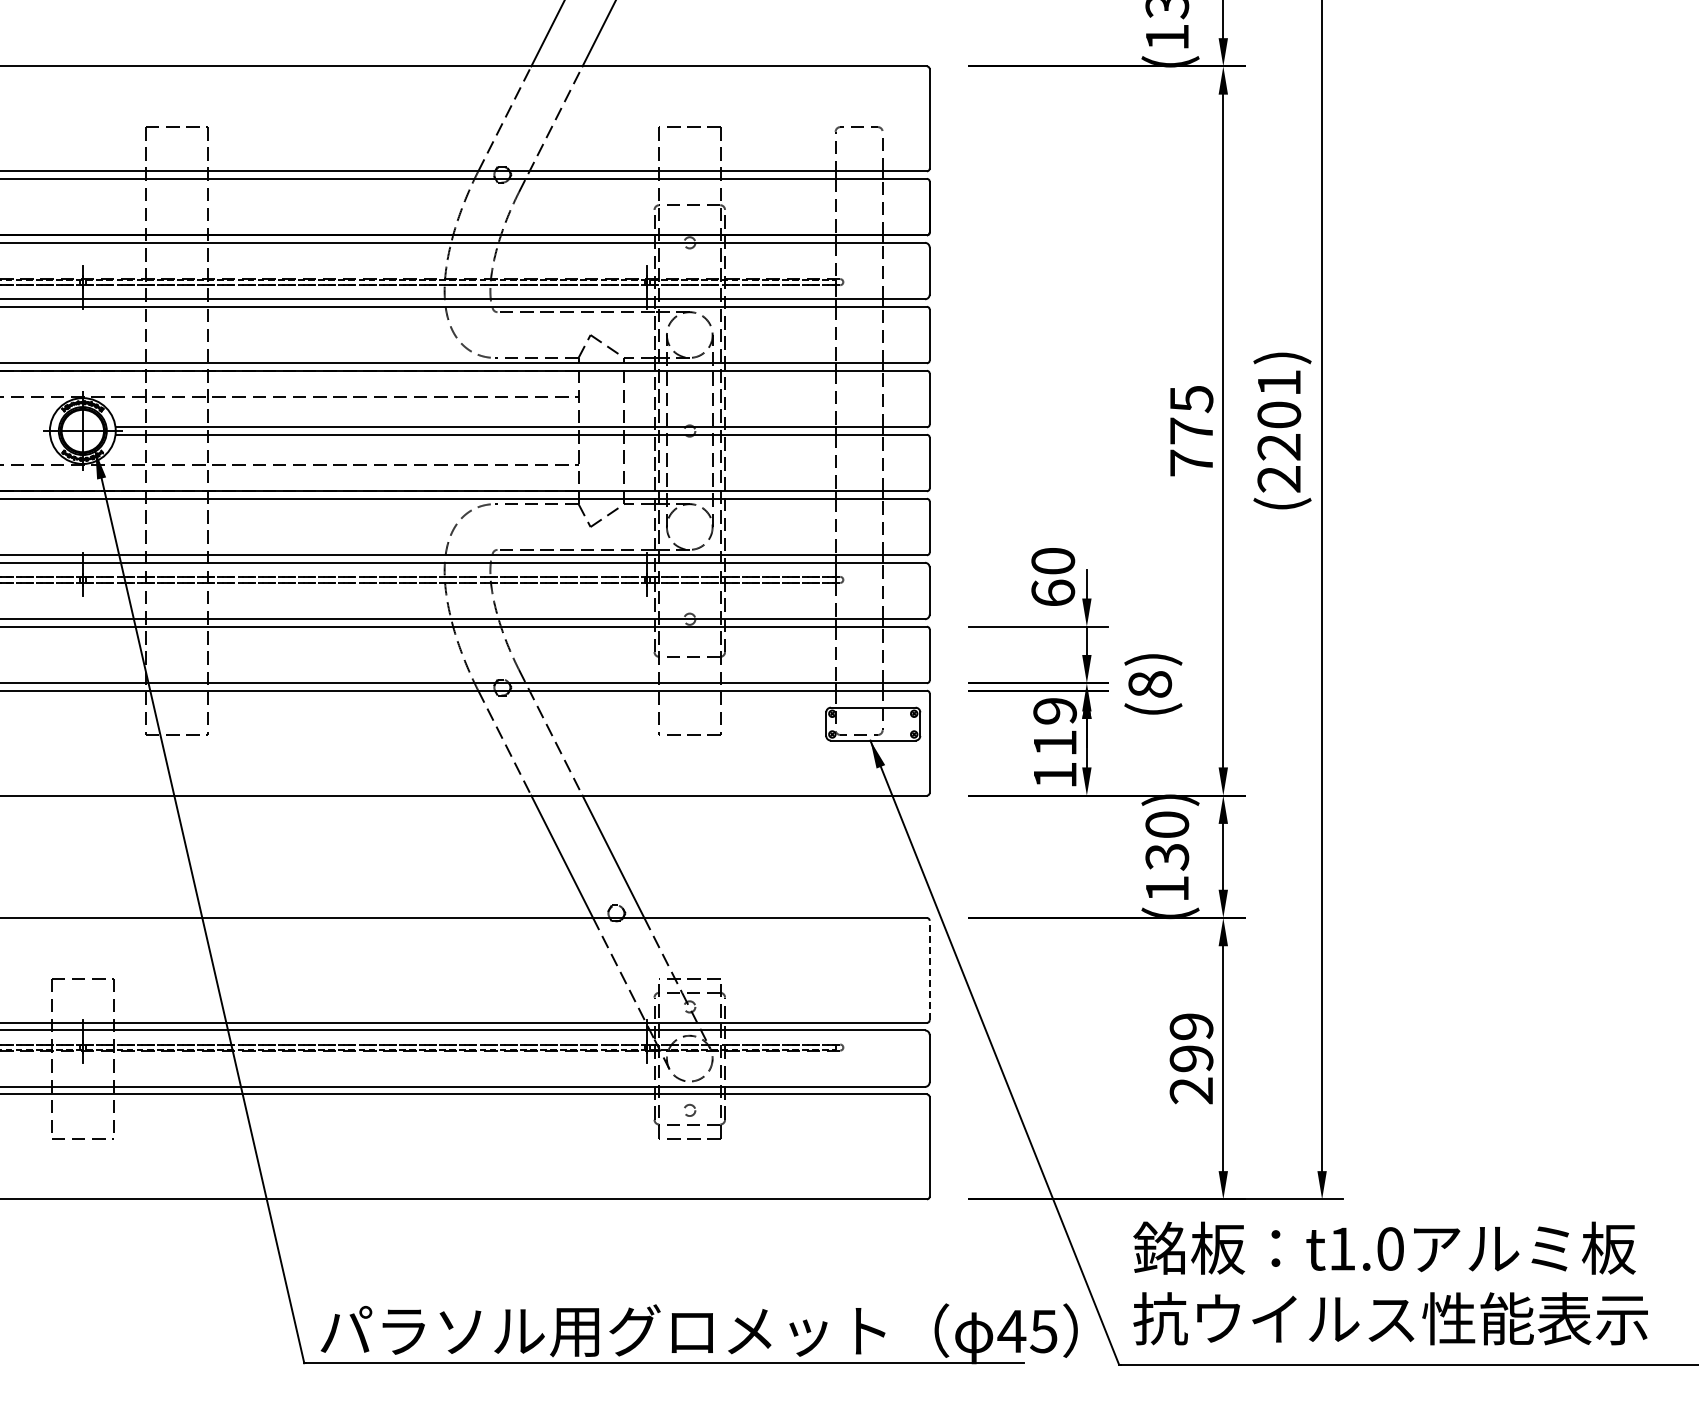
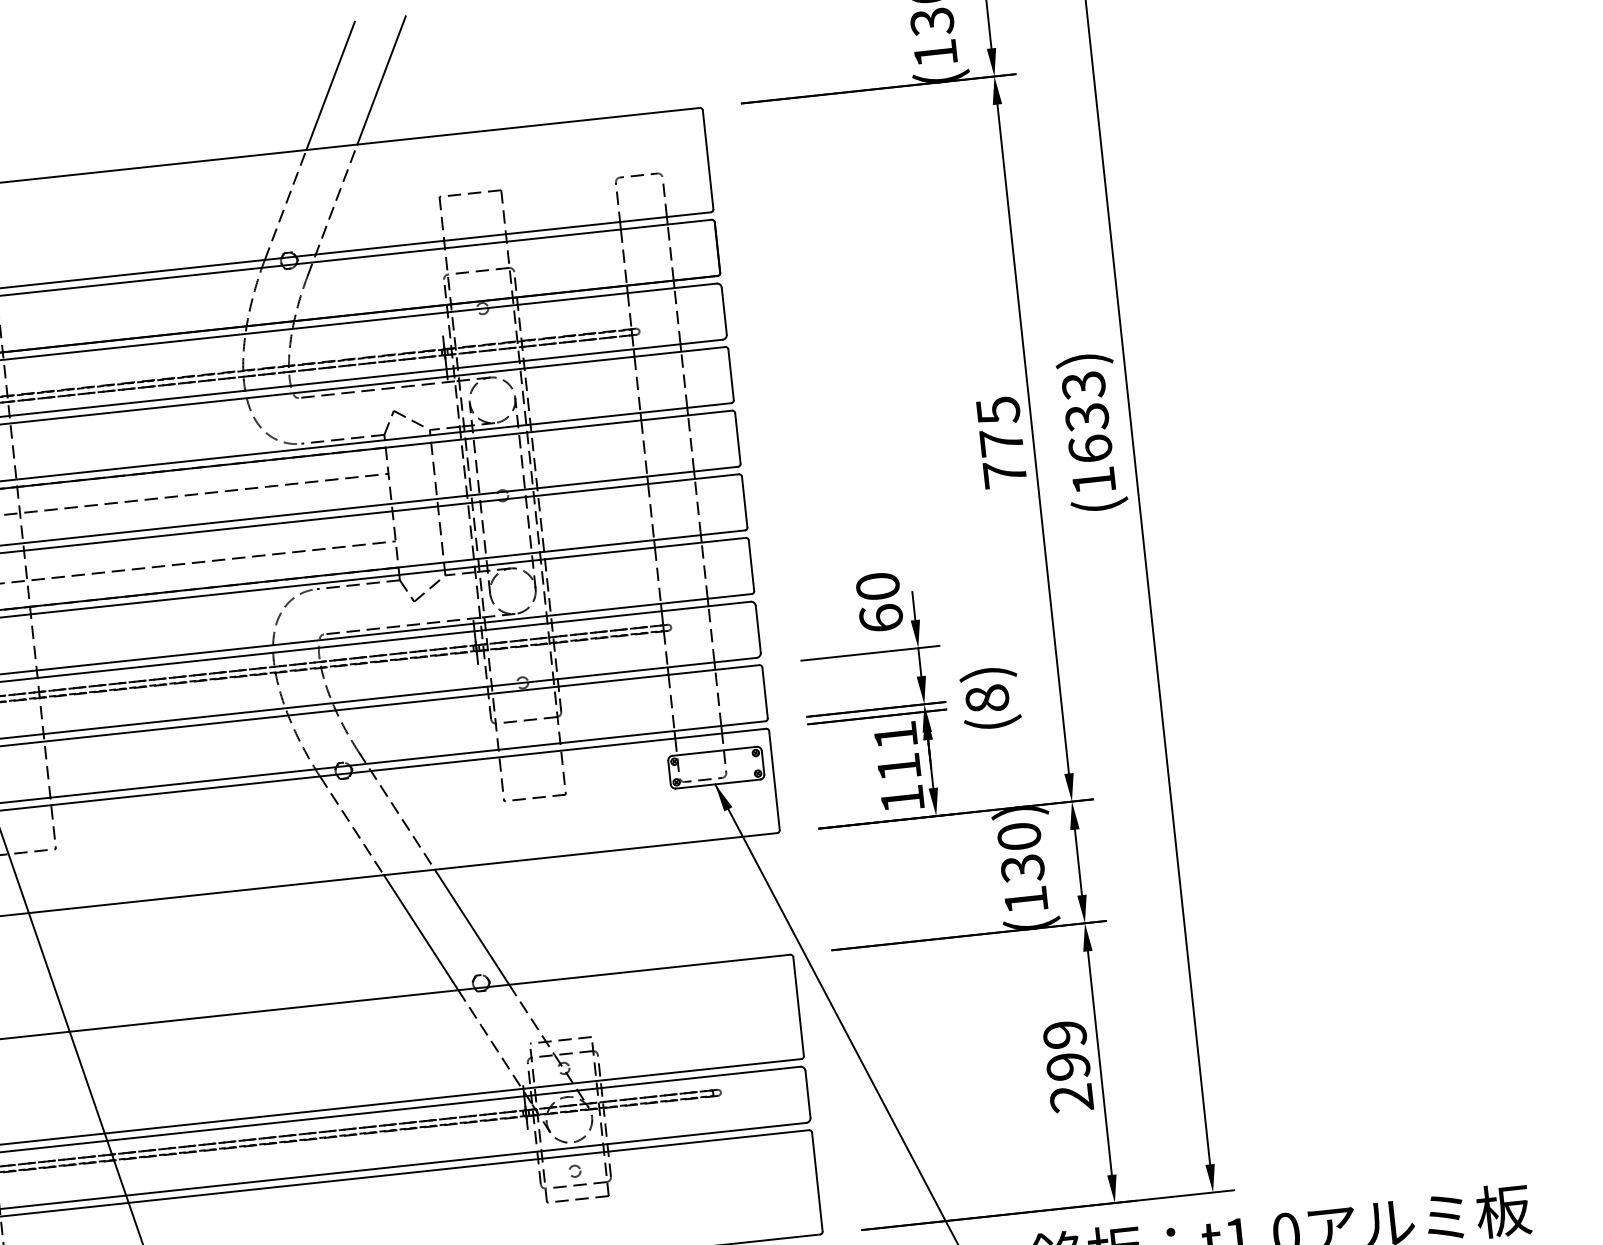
text: (1279, 431) -> (1089, 433), (2201) -> (1633)
text: (1054, 711) -> (895, 735), 119 -> 111
line: (929, 970) -> (798, 1006), dashed -> solid

